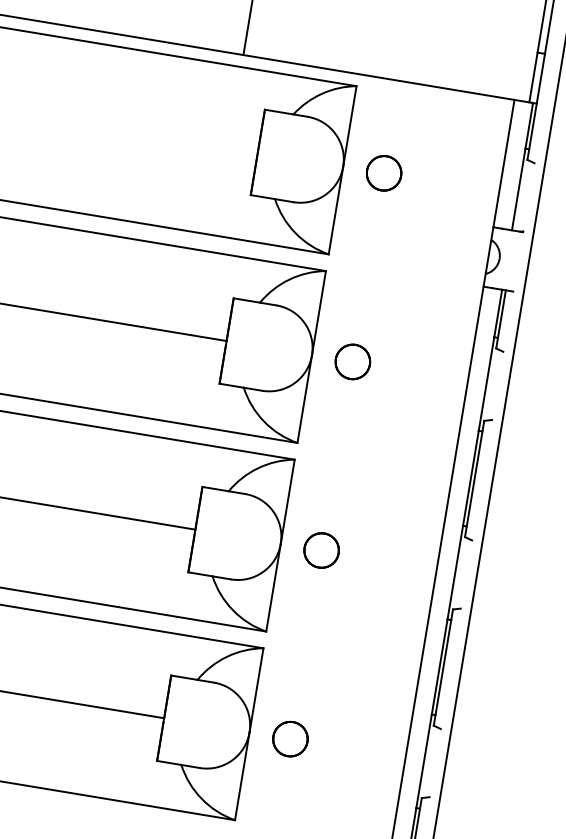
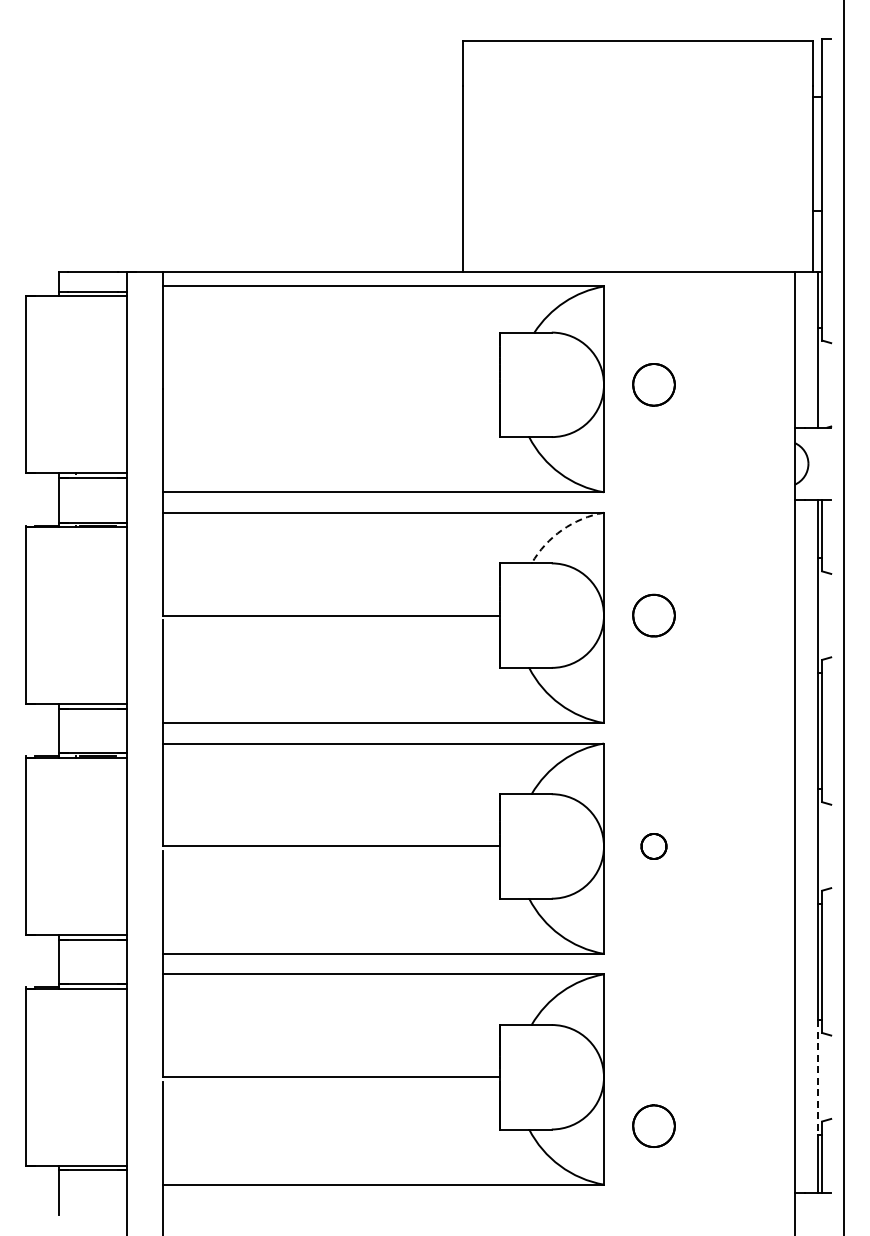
arc: (289, 279) -> (562, 530), solid -> dashed
part: (321, 550) -> (653, 846), size x0.6
part: (290, 738) -> (653, 1125), moved
line: (424, 761) -> (817, 1077), solid -> dashed

